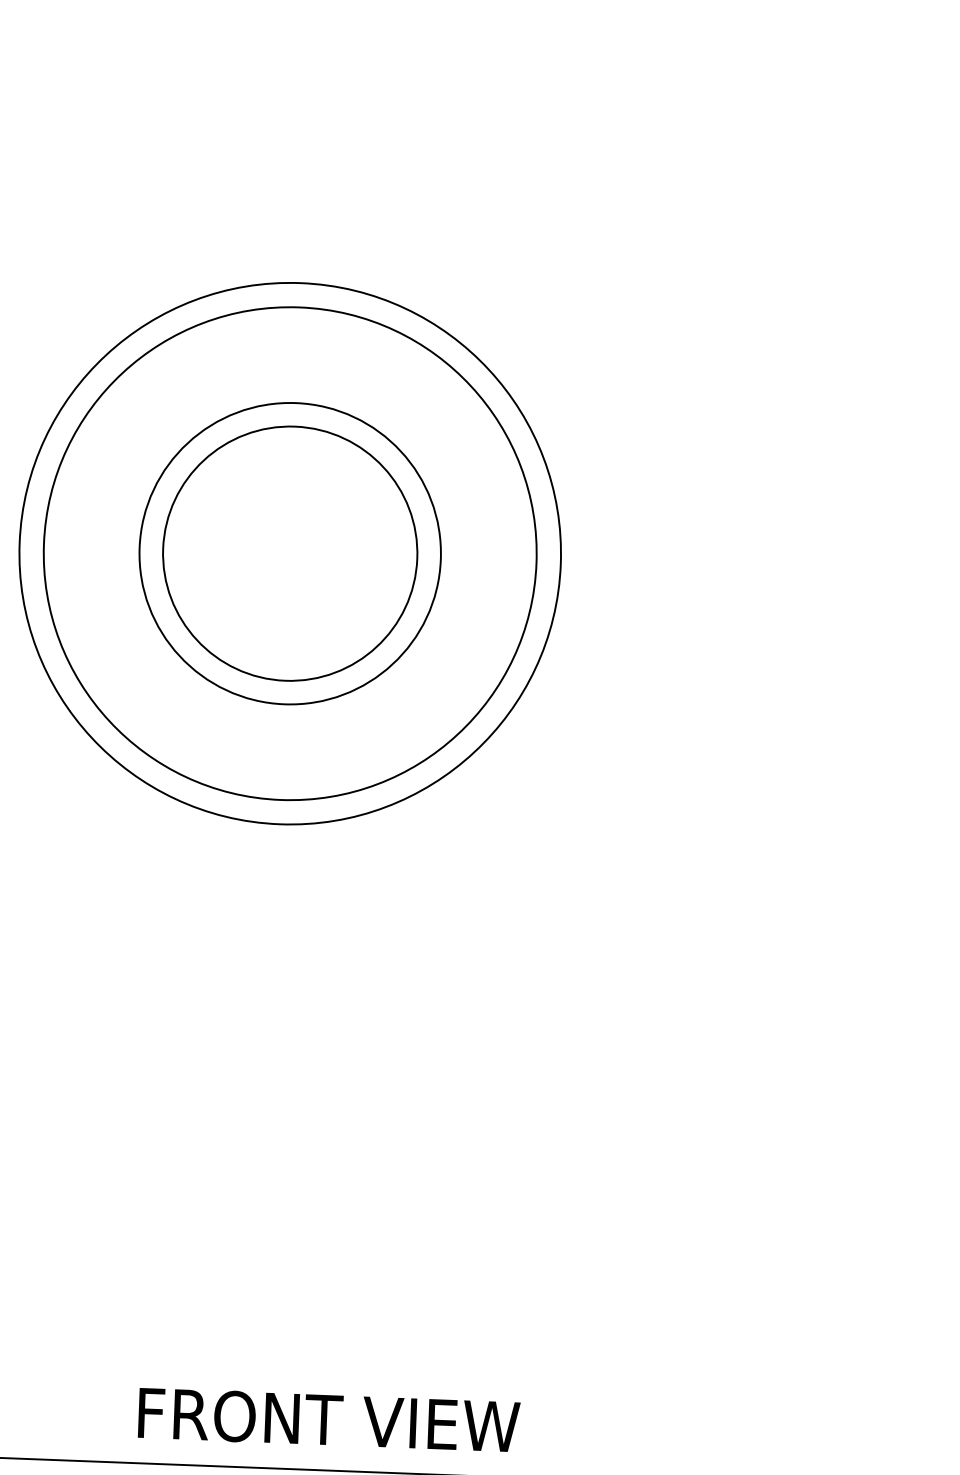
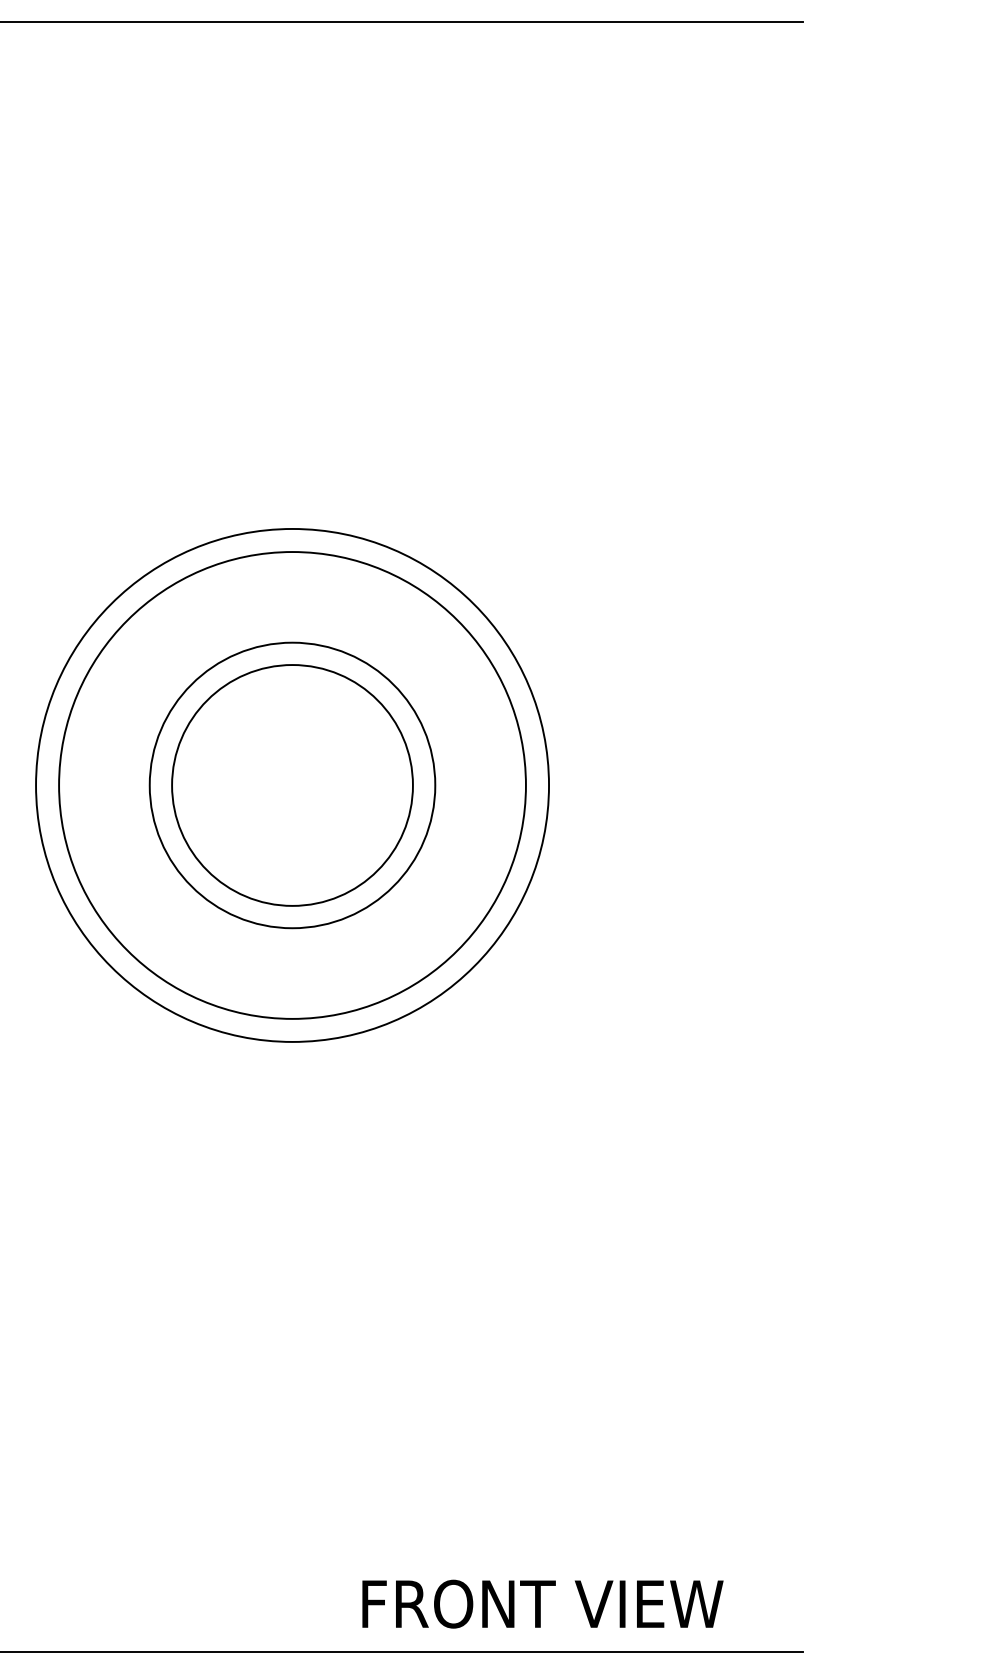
text: (328, 1419) -> (542, 1603), moved

